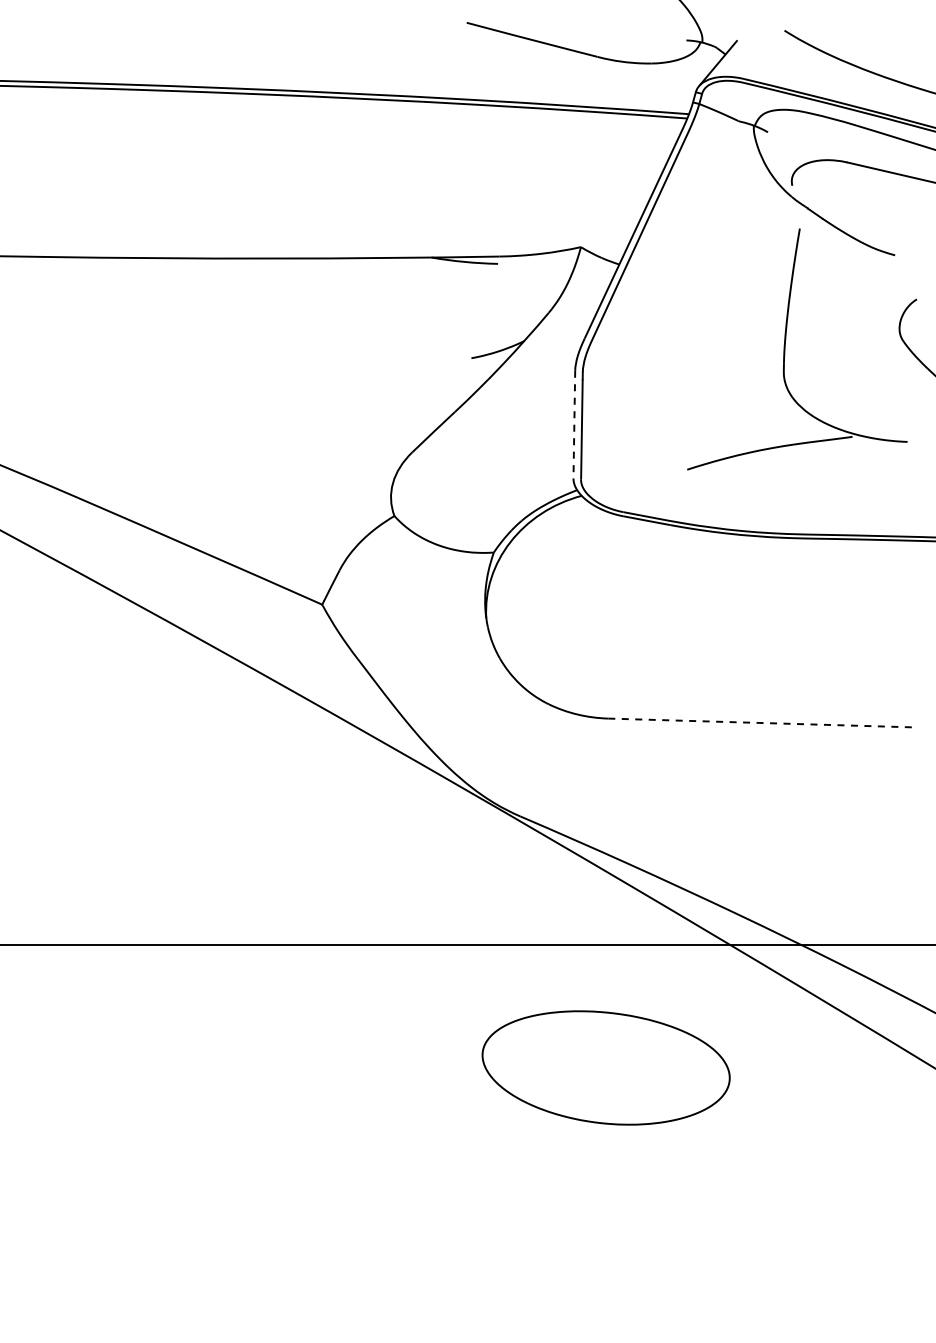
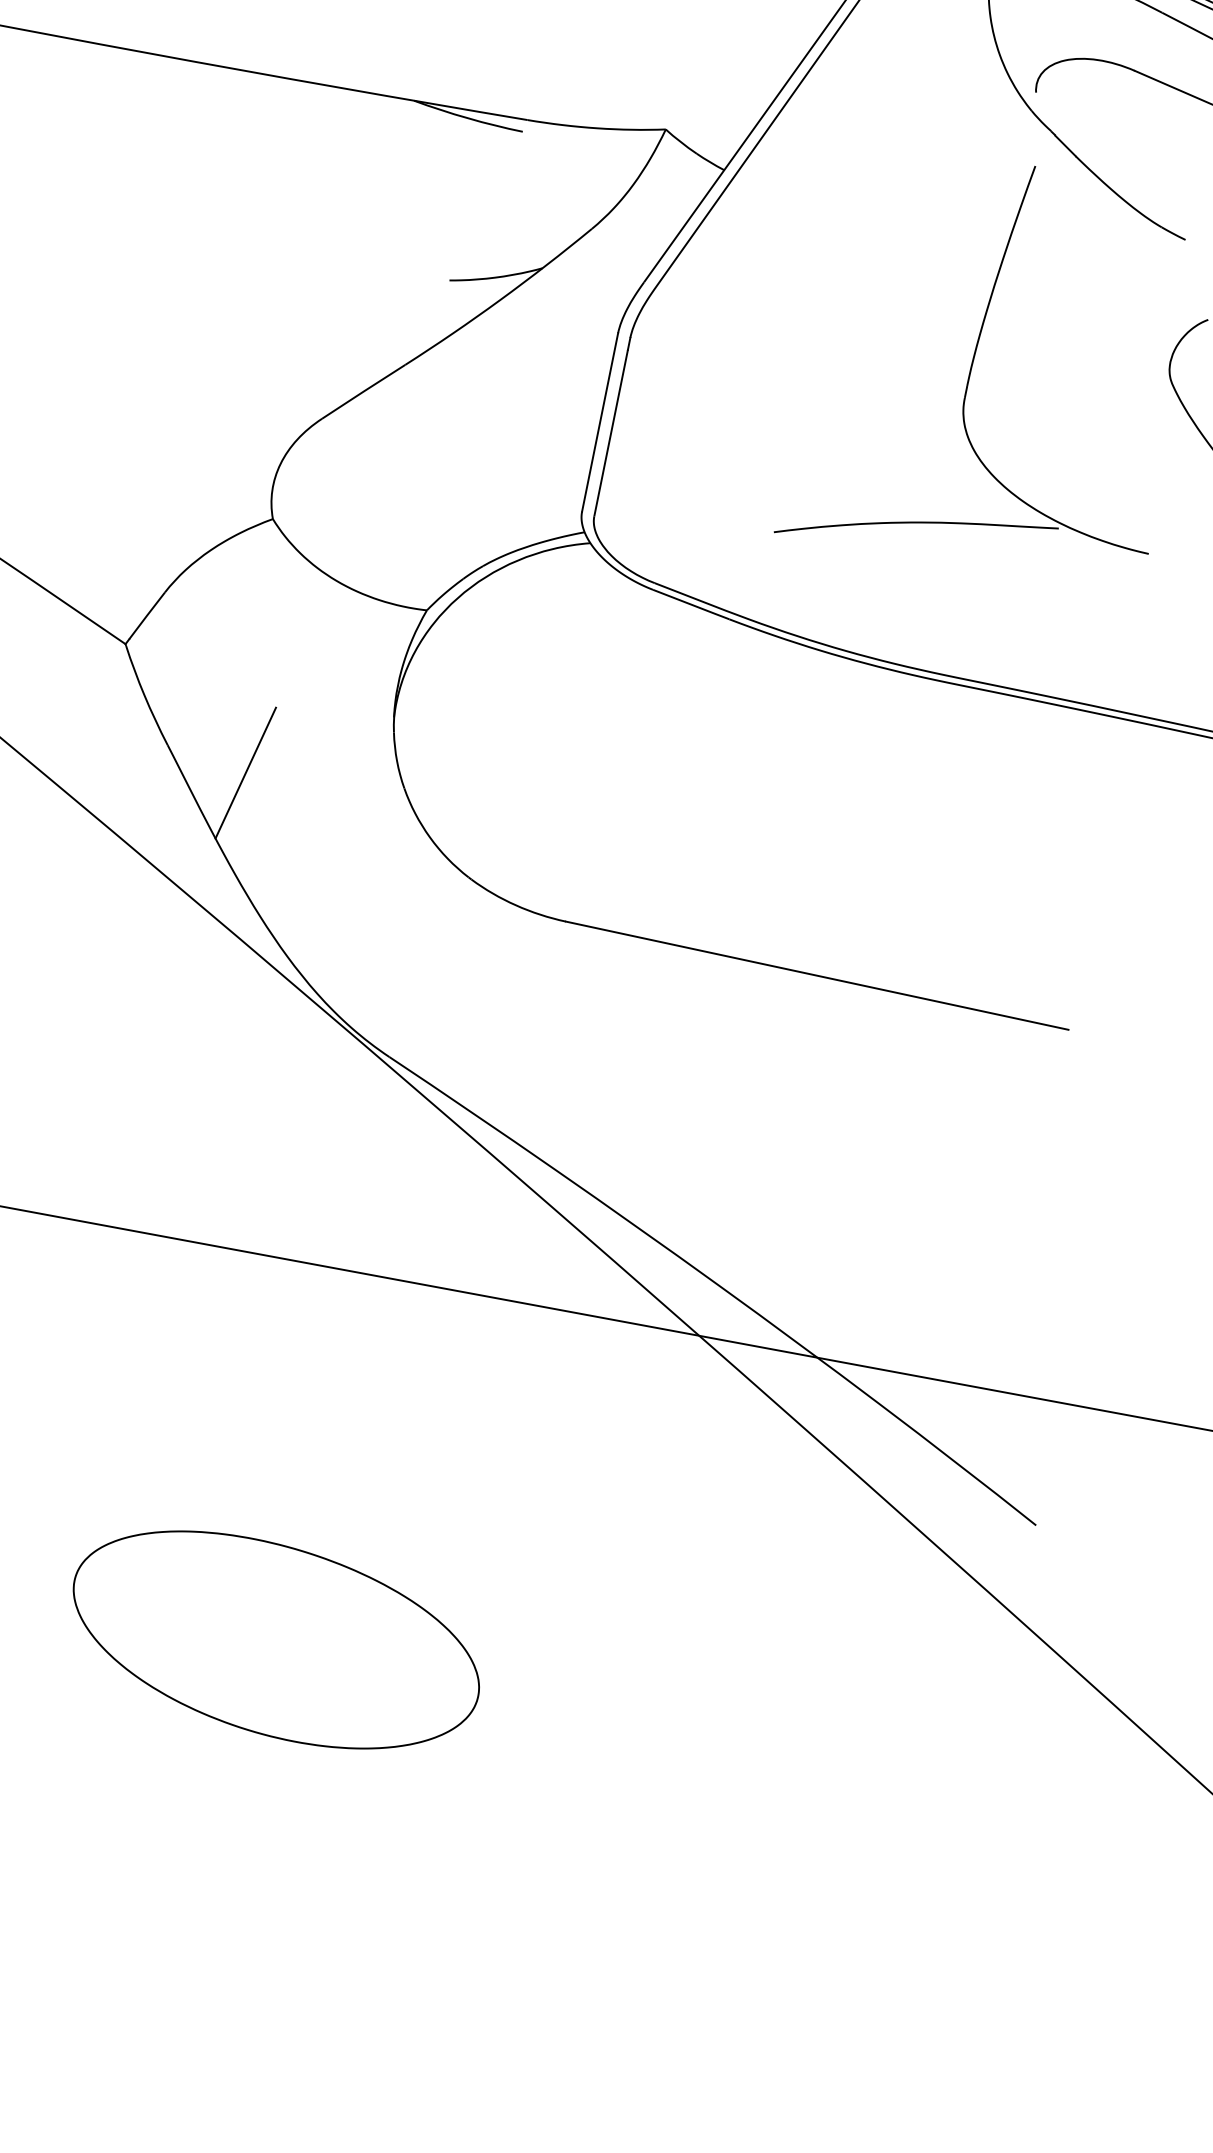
line: (574, 424) -> (600, 422), dashed -> solid
line: (405, 666) -> (244, 772), added
line: (760, 722) -> (817, 975), dashed -> solid
part: (605, 1067) -> (275, 1639), moved

